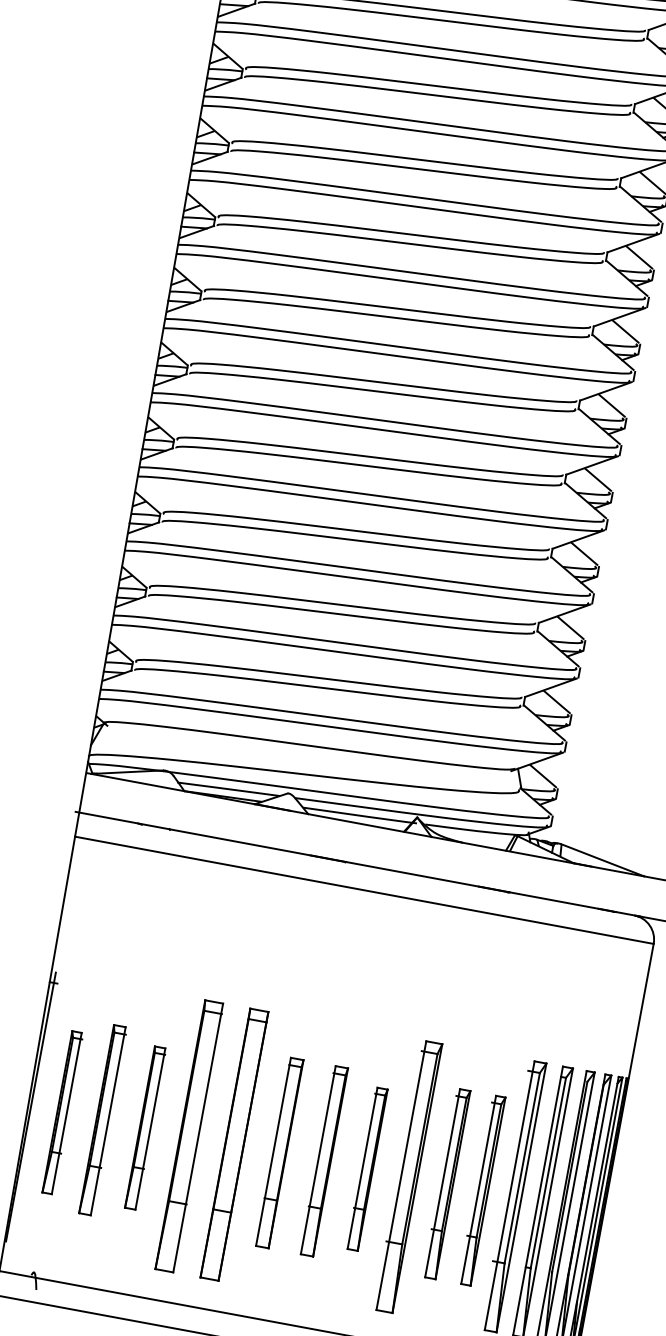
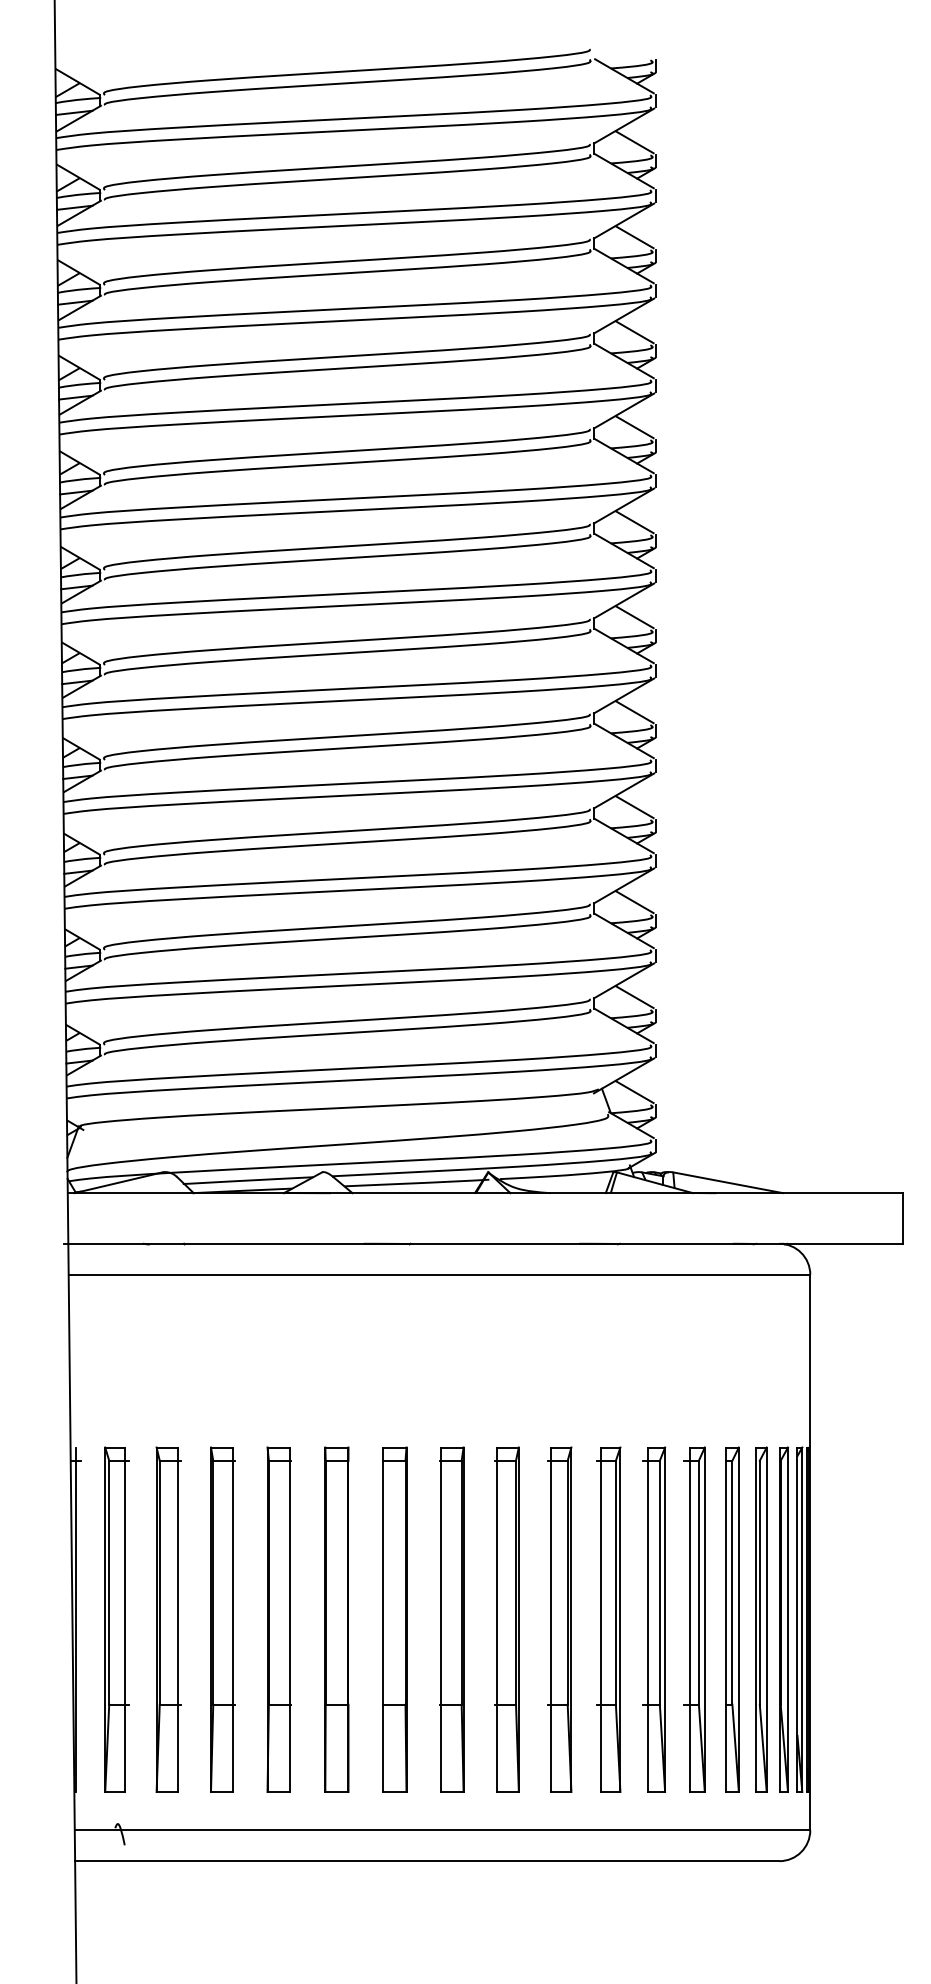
part: (62, 1112) -> (116, 1619), size x1.67
part: (103, 1120) -> (168, 1619), size x1.43
part: (145, 1127) -> (222, 1619), size x1.67
part: (279, 1152) -> (394, 1619), size x1.43
part: (323, 1161) -> (451, 1619), size x1.43
part: (366, 1169) -> (506, 1619), size x1.67
part: (446, 1183) -> (608, 1619), size x1.43
part: (482, 1190) -> (654, 1619), size x1.43

